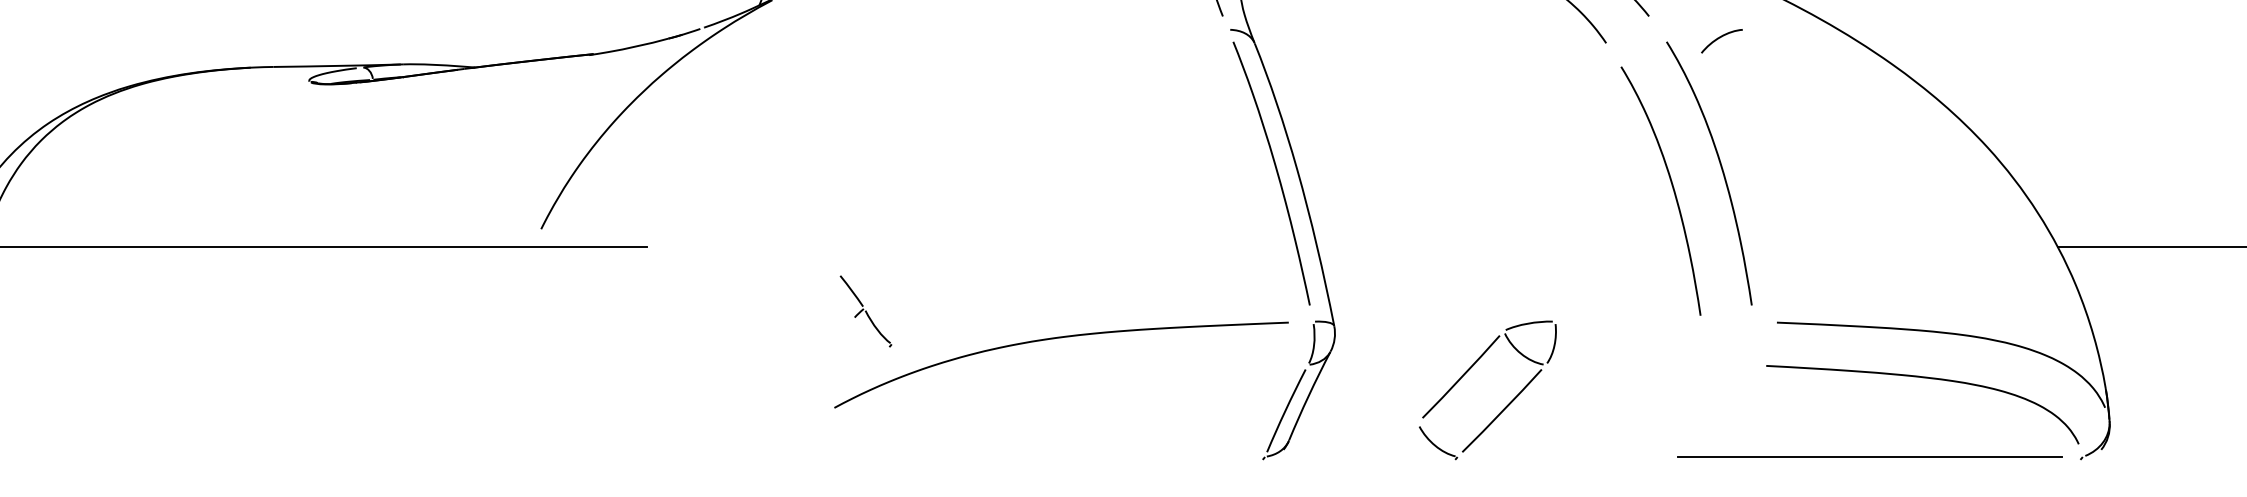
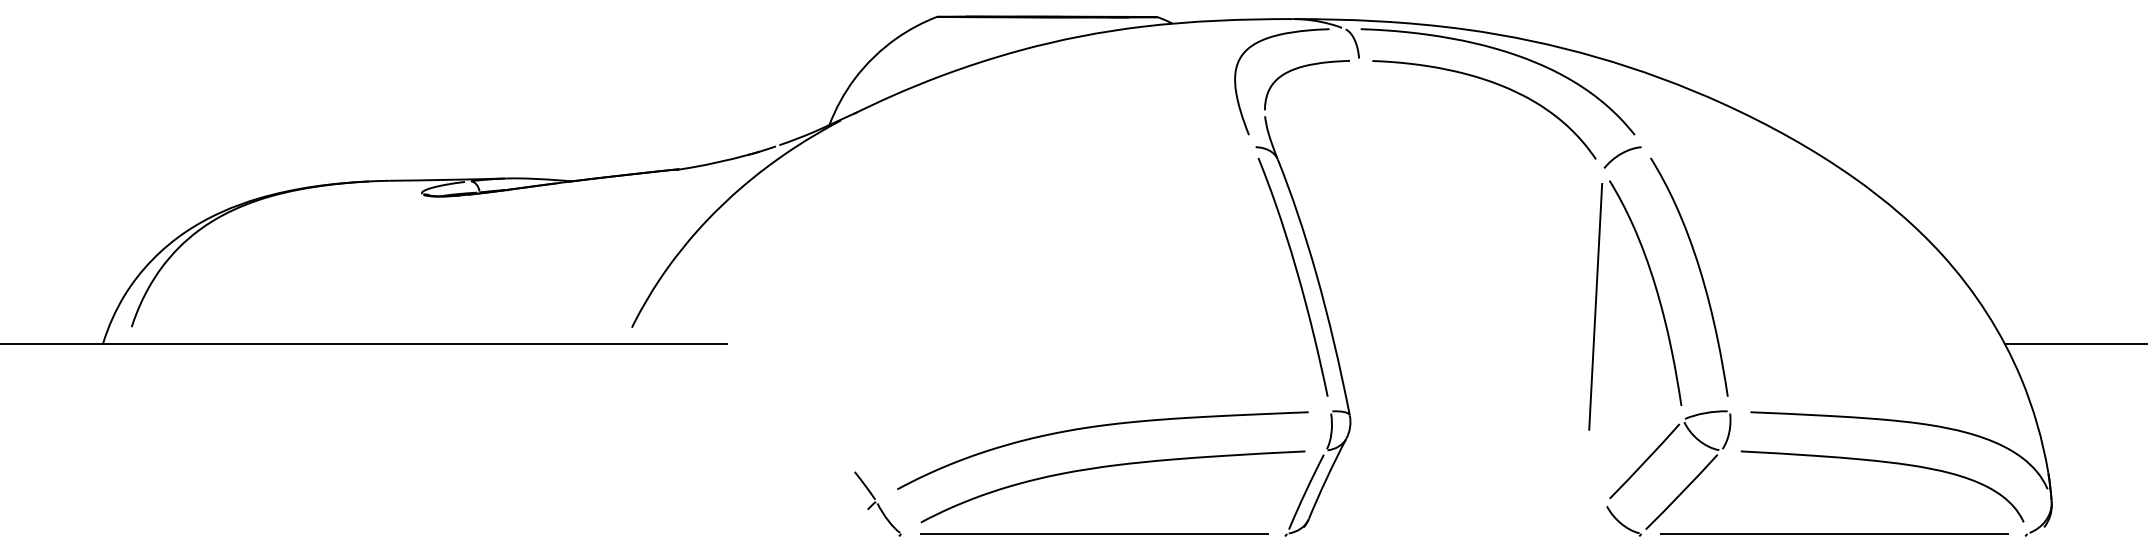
curve: (1719, 39) -> (1620, 155), moved
line: (1605, 205) -> (1595, 306), added
part: (865, 310) -> (877, 503), moved
curve: (1067, 383) -> (1108, 467), added
part: (1505, 406) -> (1684, 488), moved
line: (1051, 456) -> (1093, 533), added

